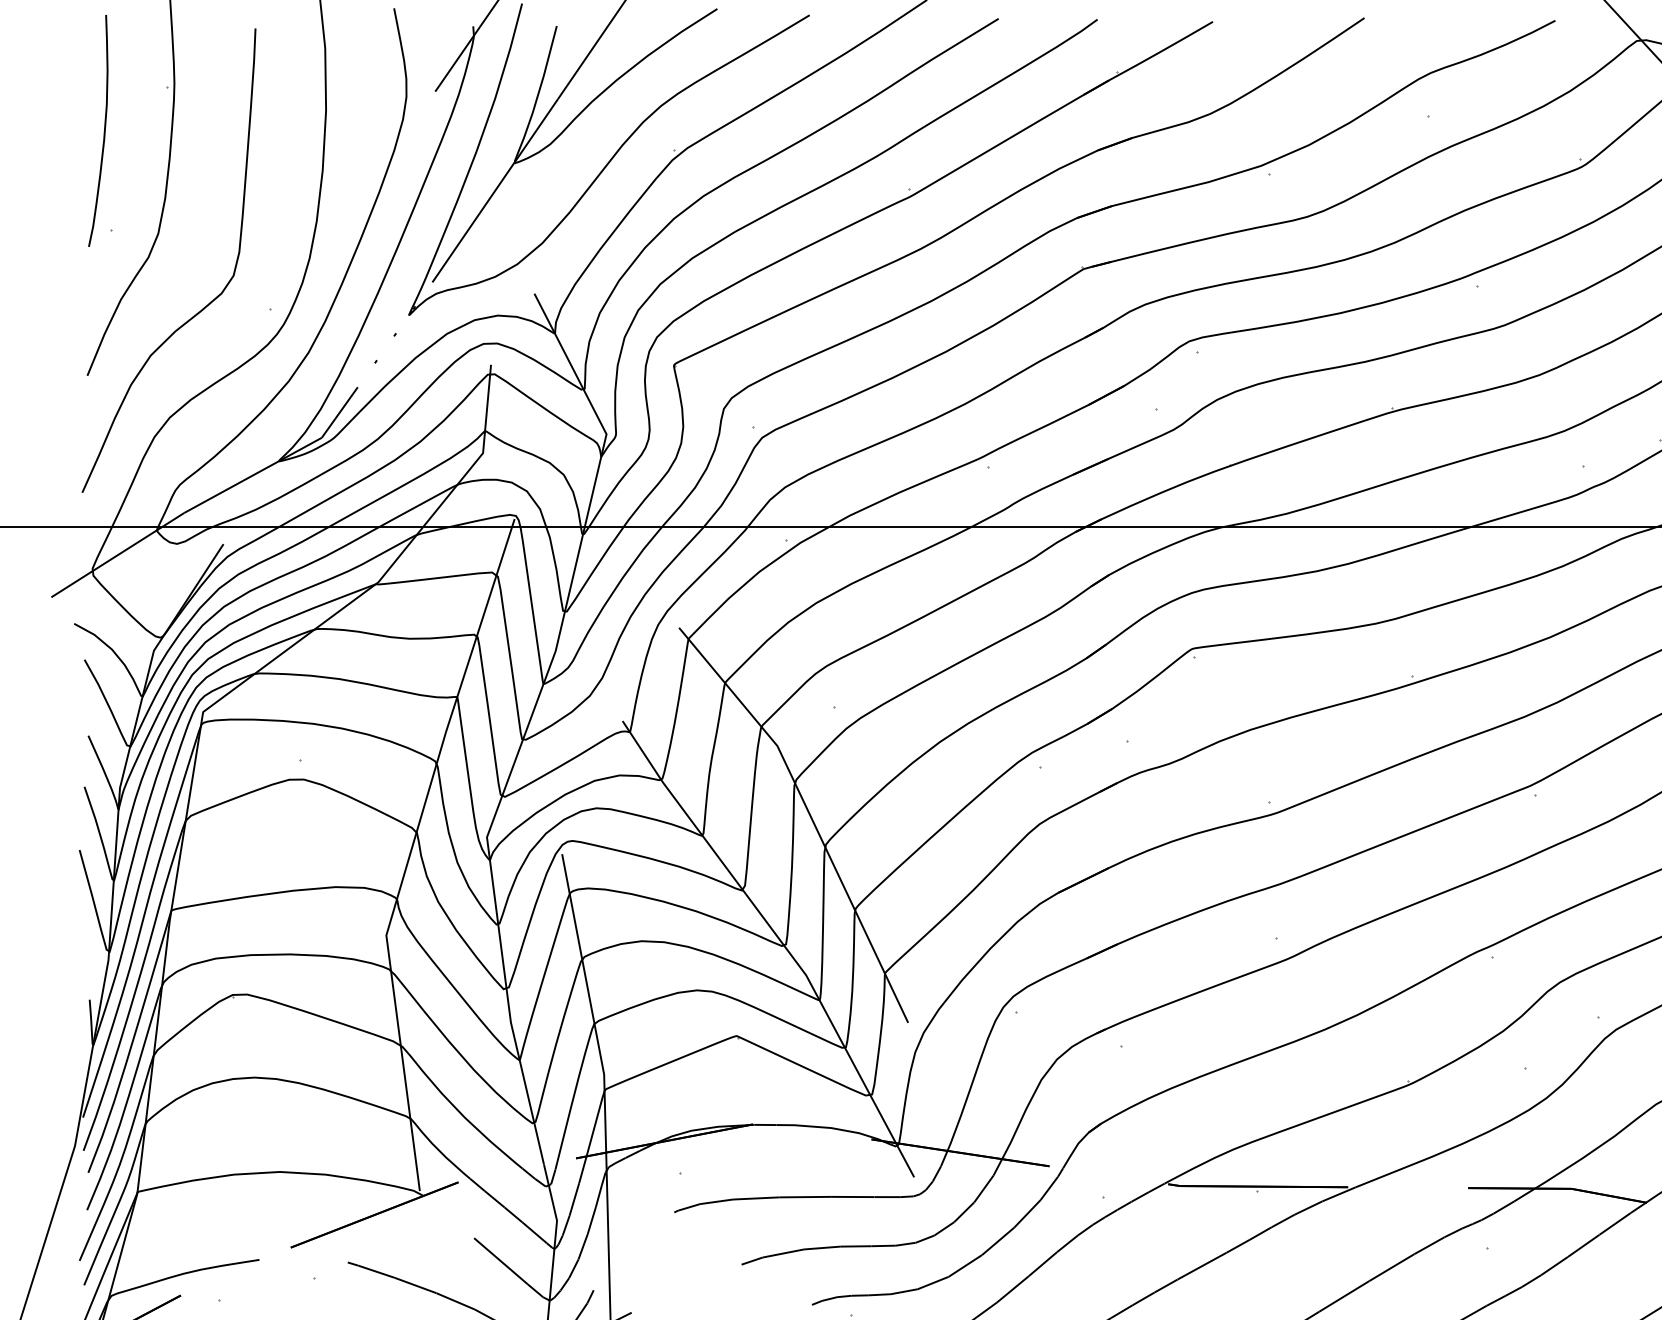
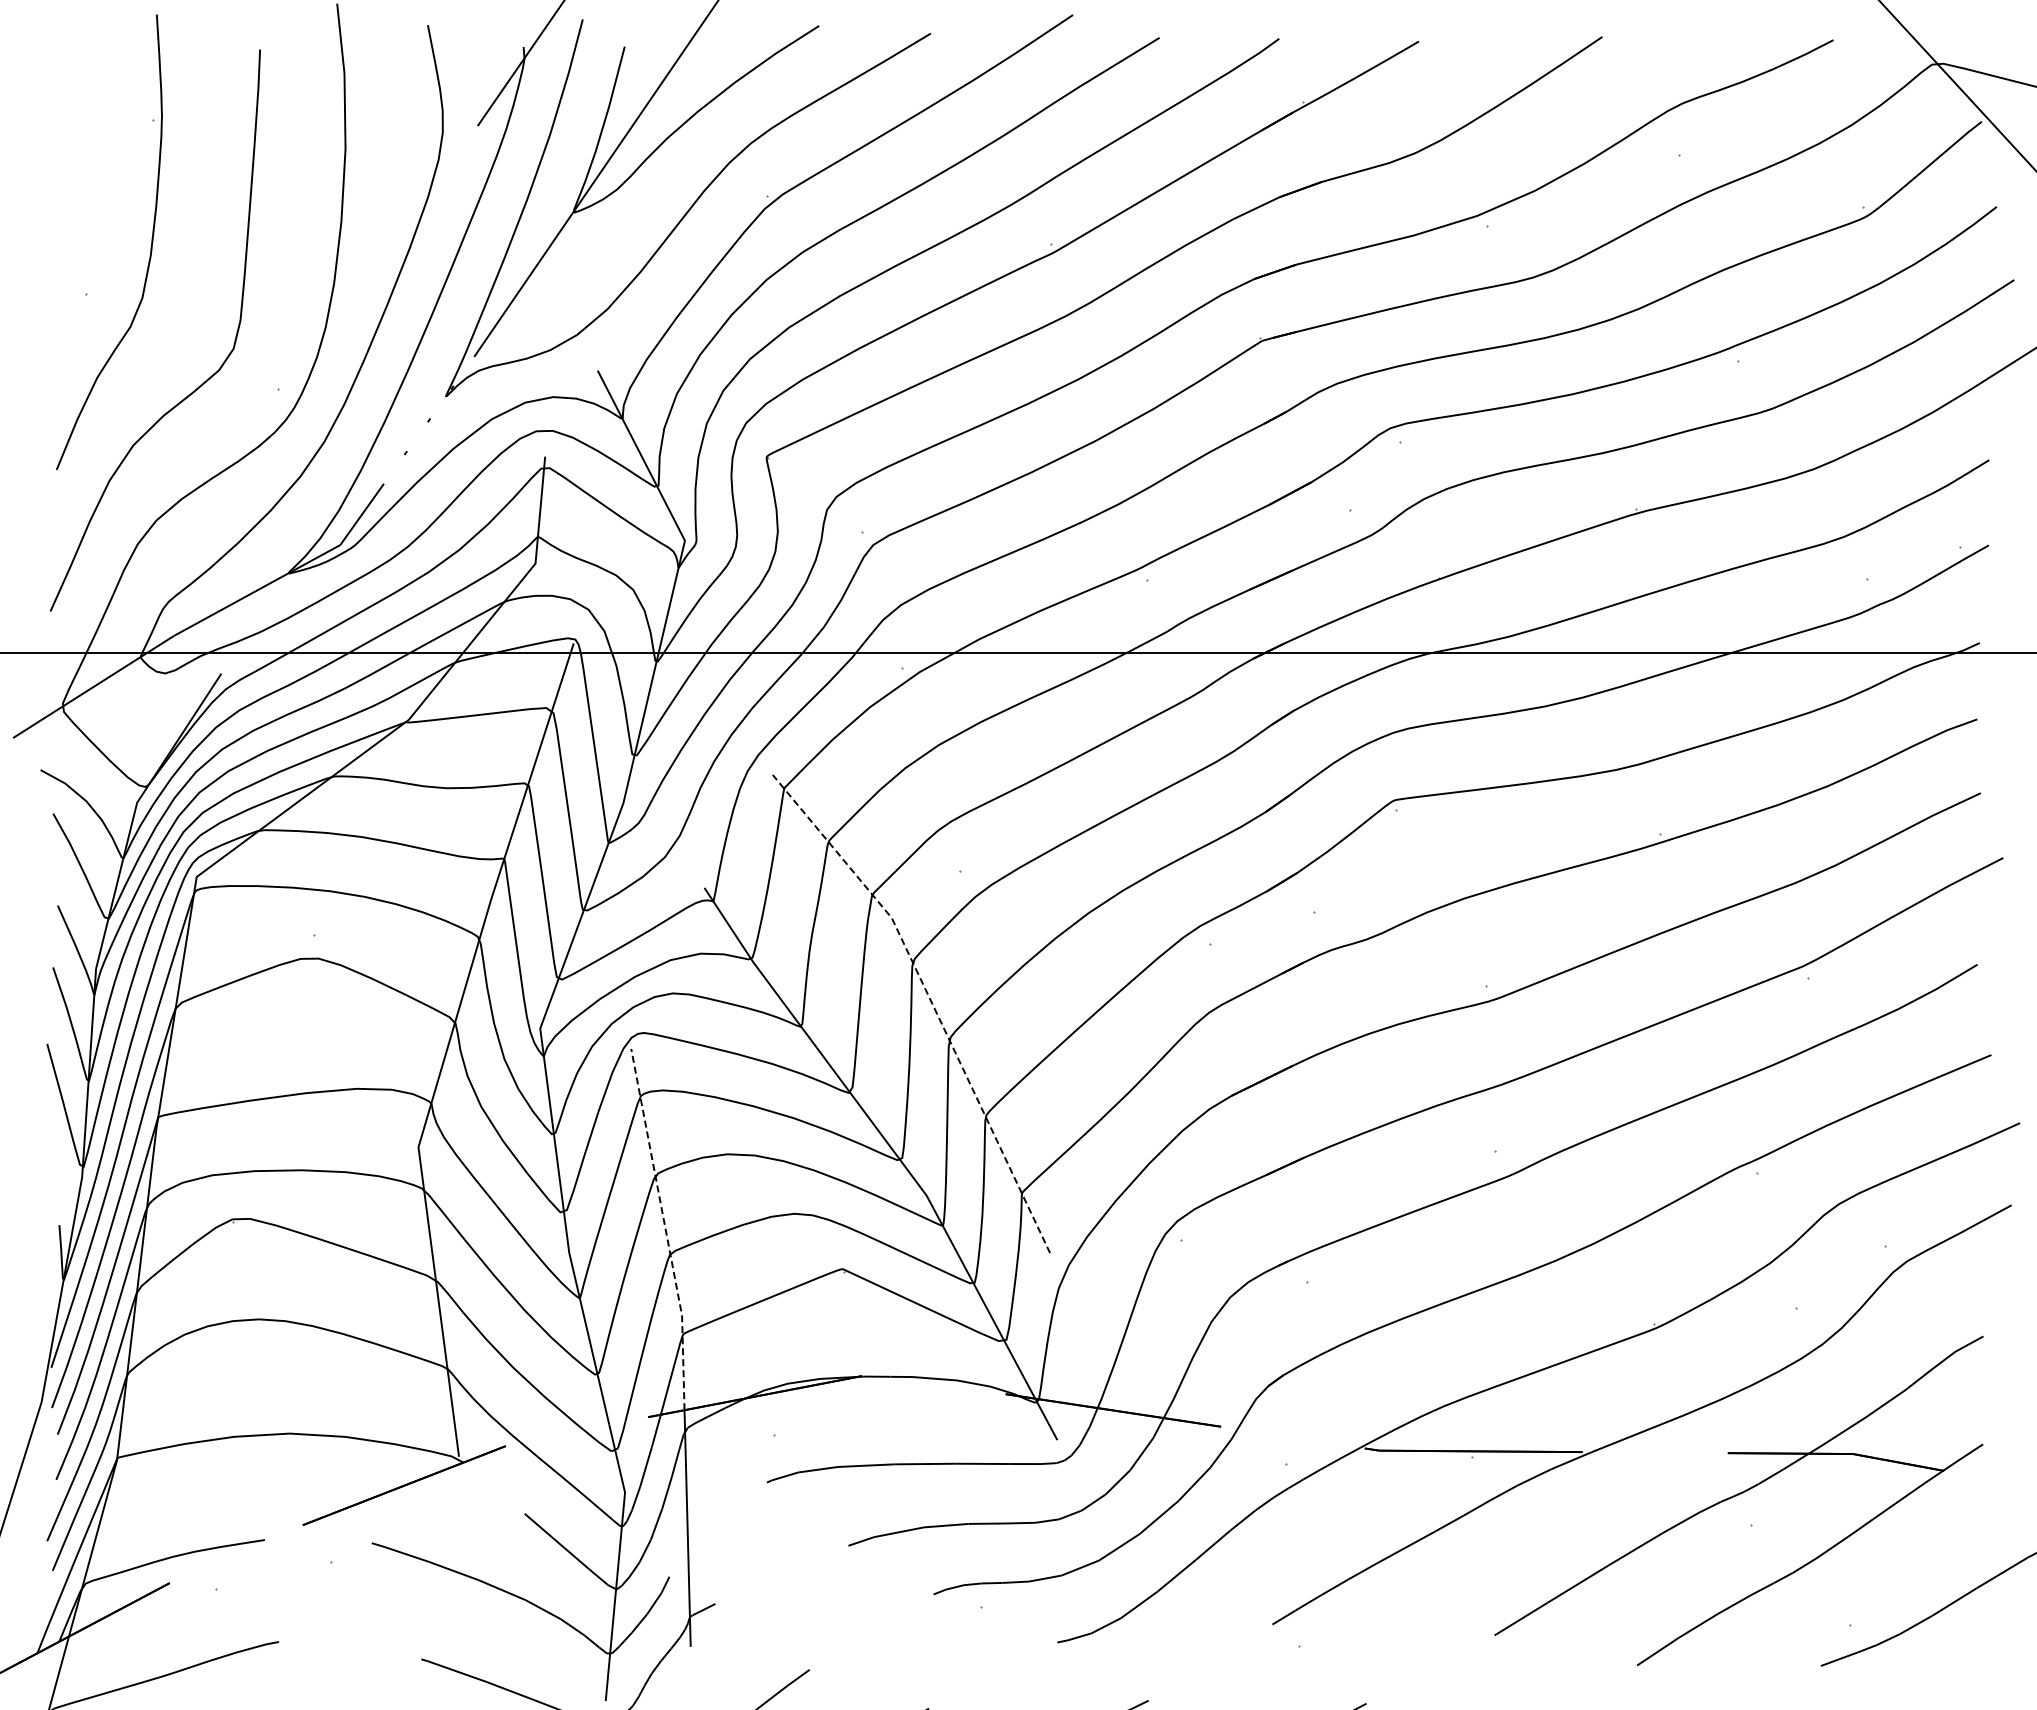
curve: (103, 130) -> (76, 173), removed
line: (809, 814) -> (930, 1000), solid -> dashed
line: (590, 1003) -> (665, 1229), solid -> dashed

